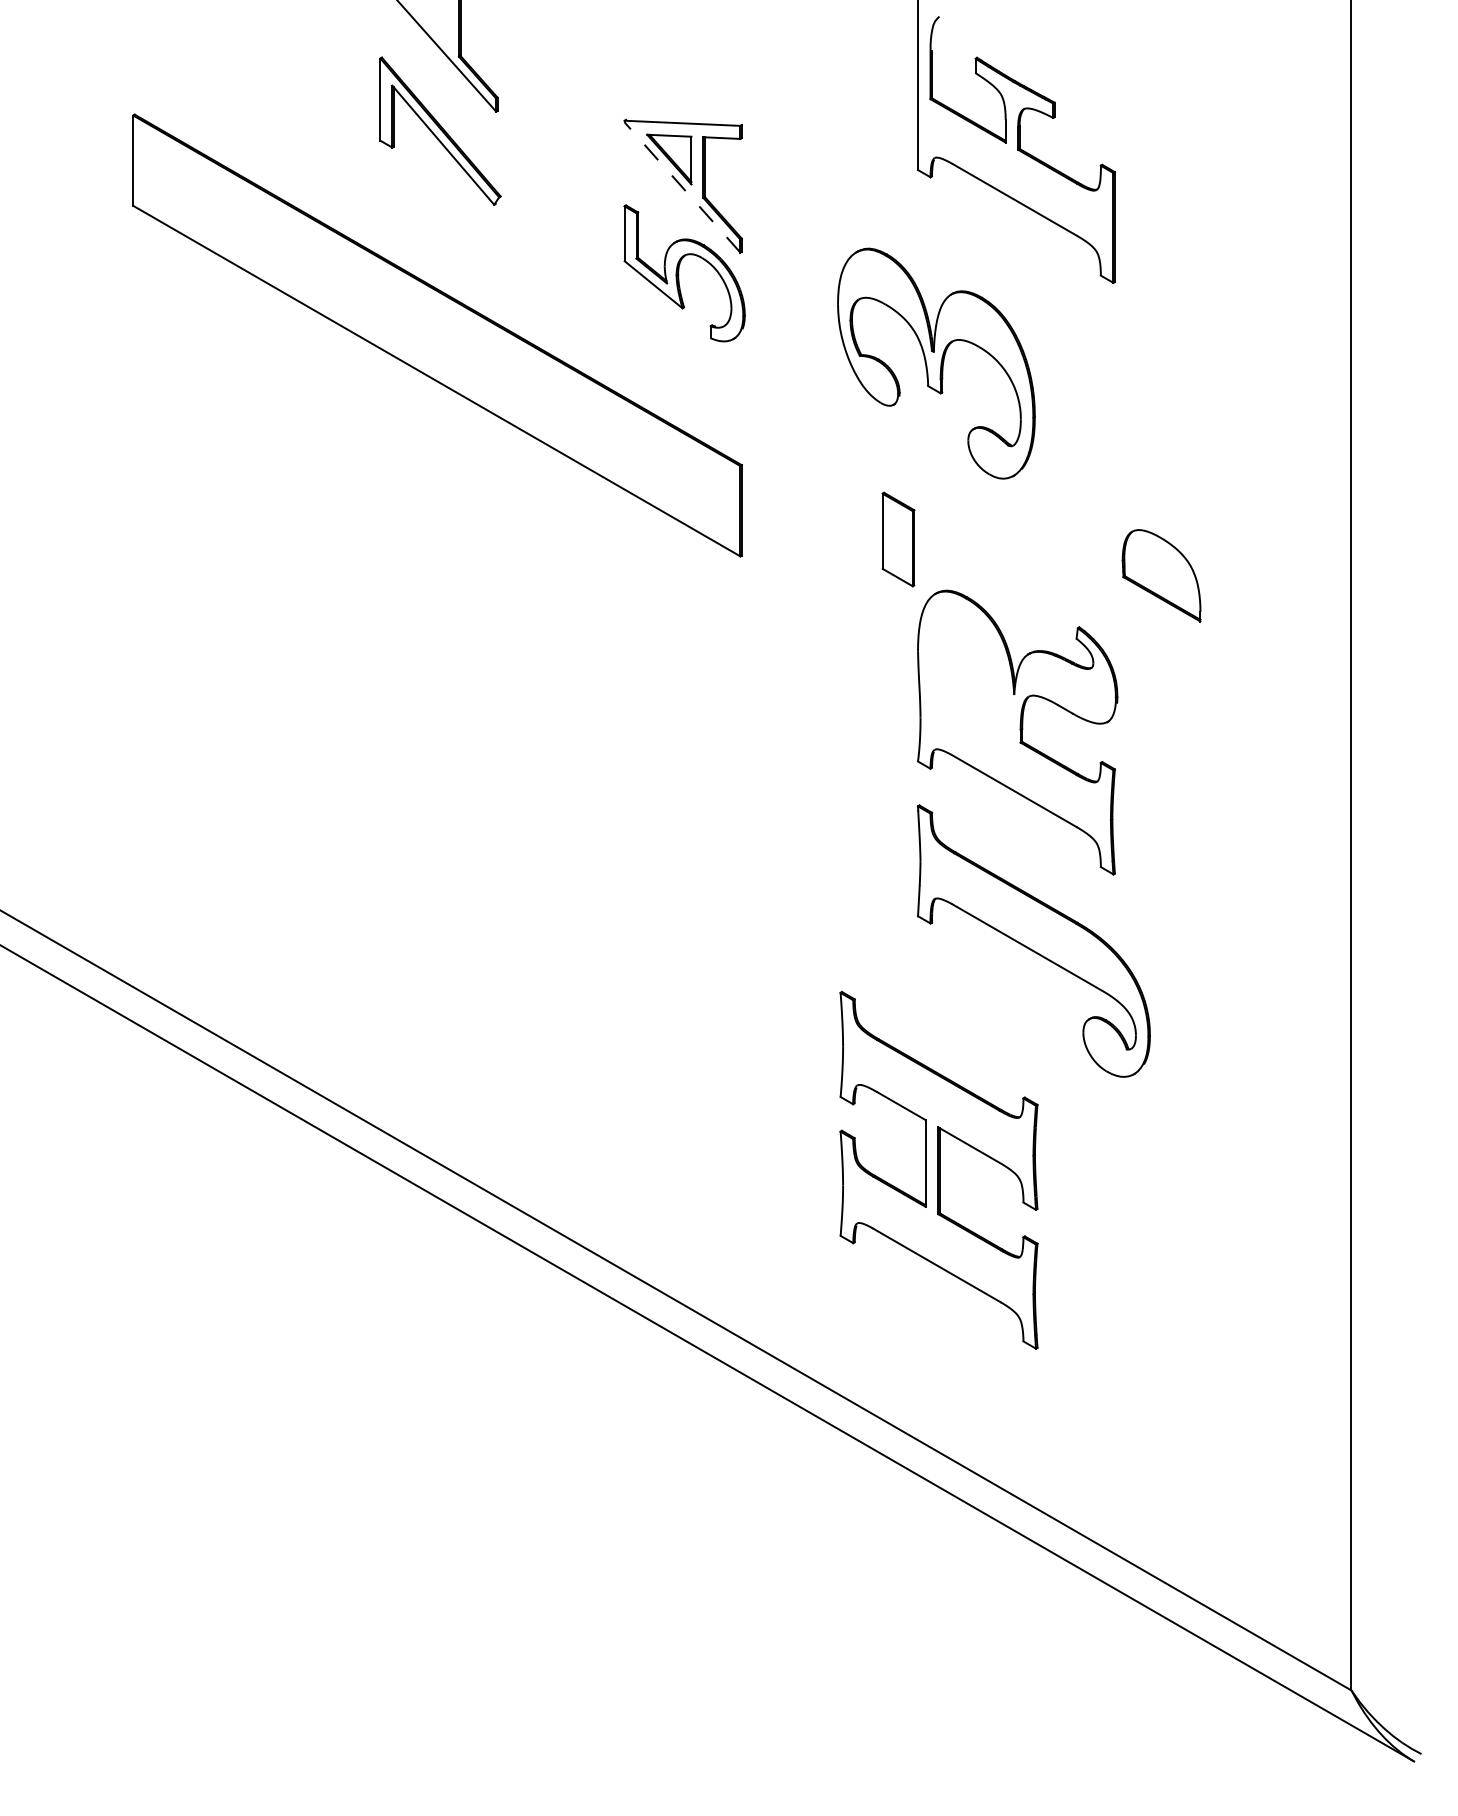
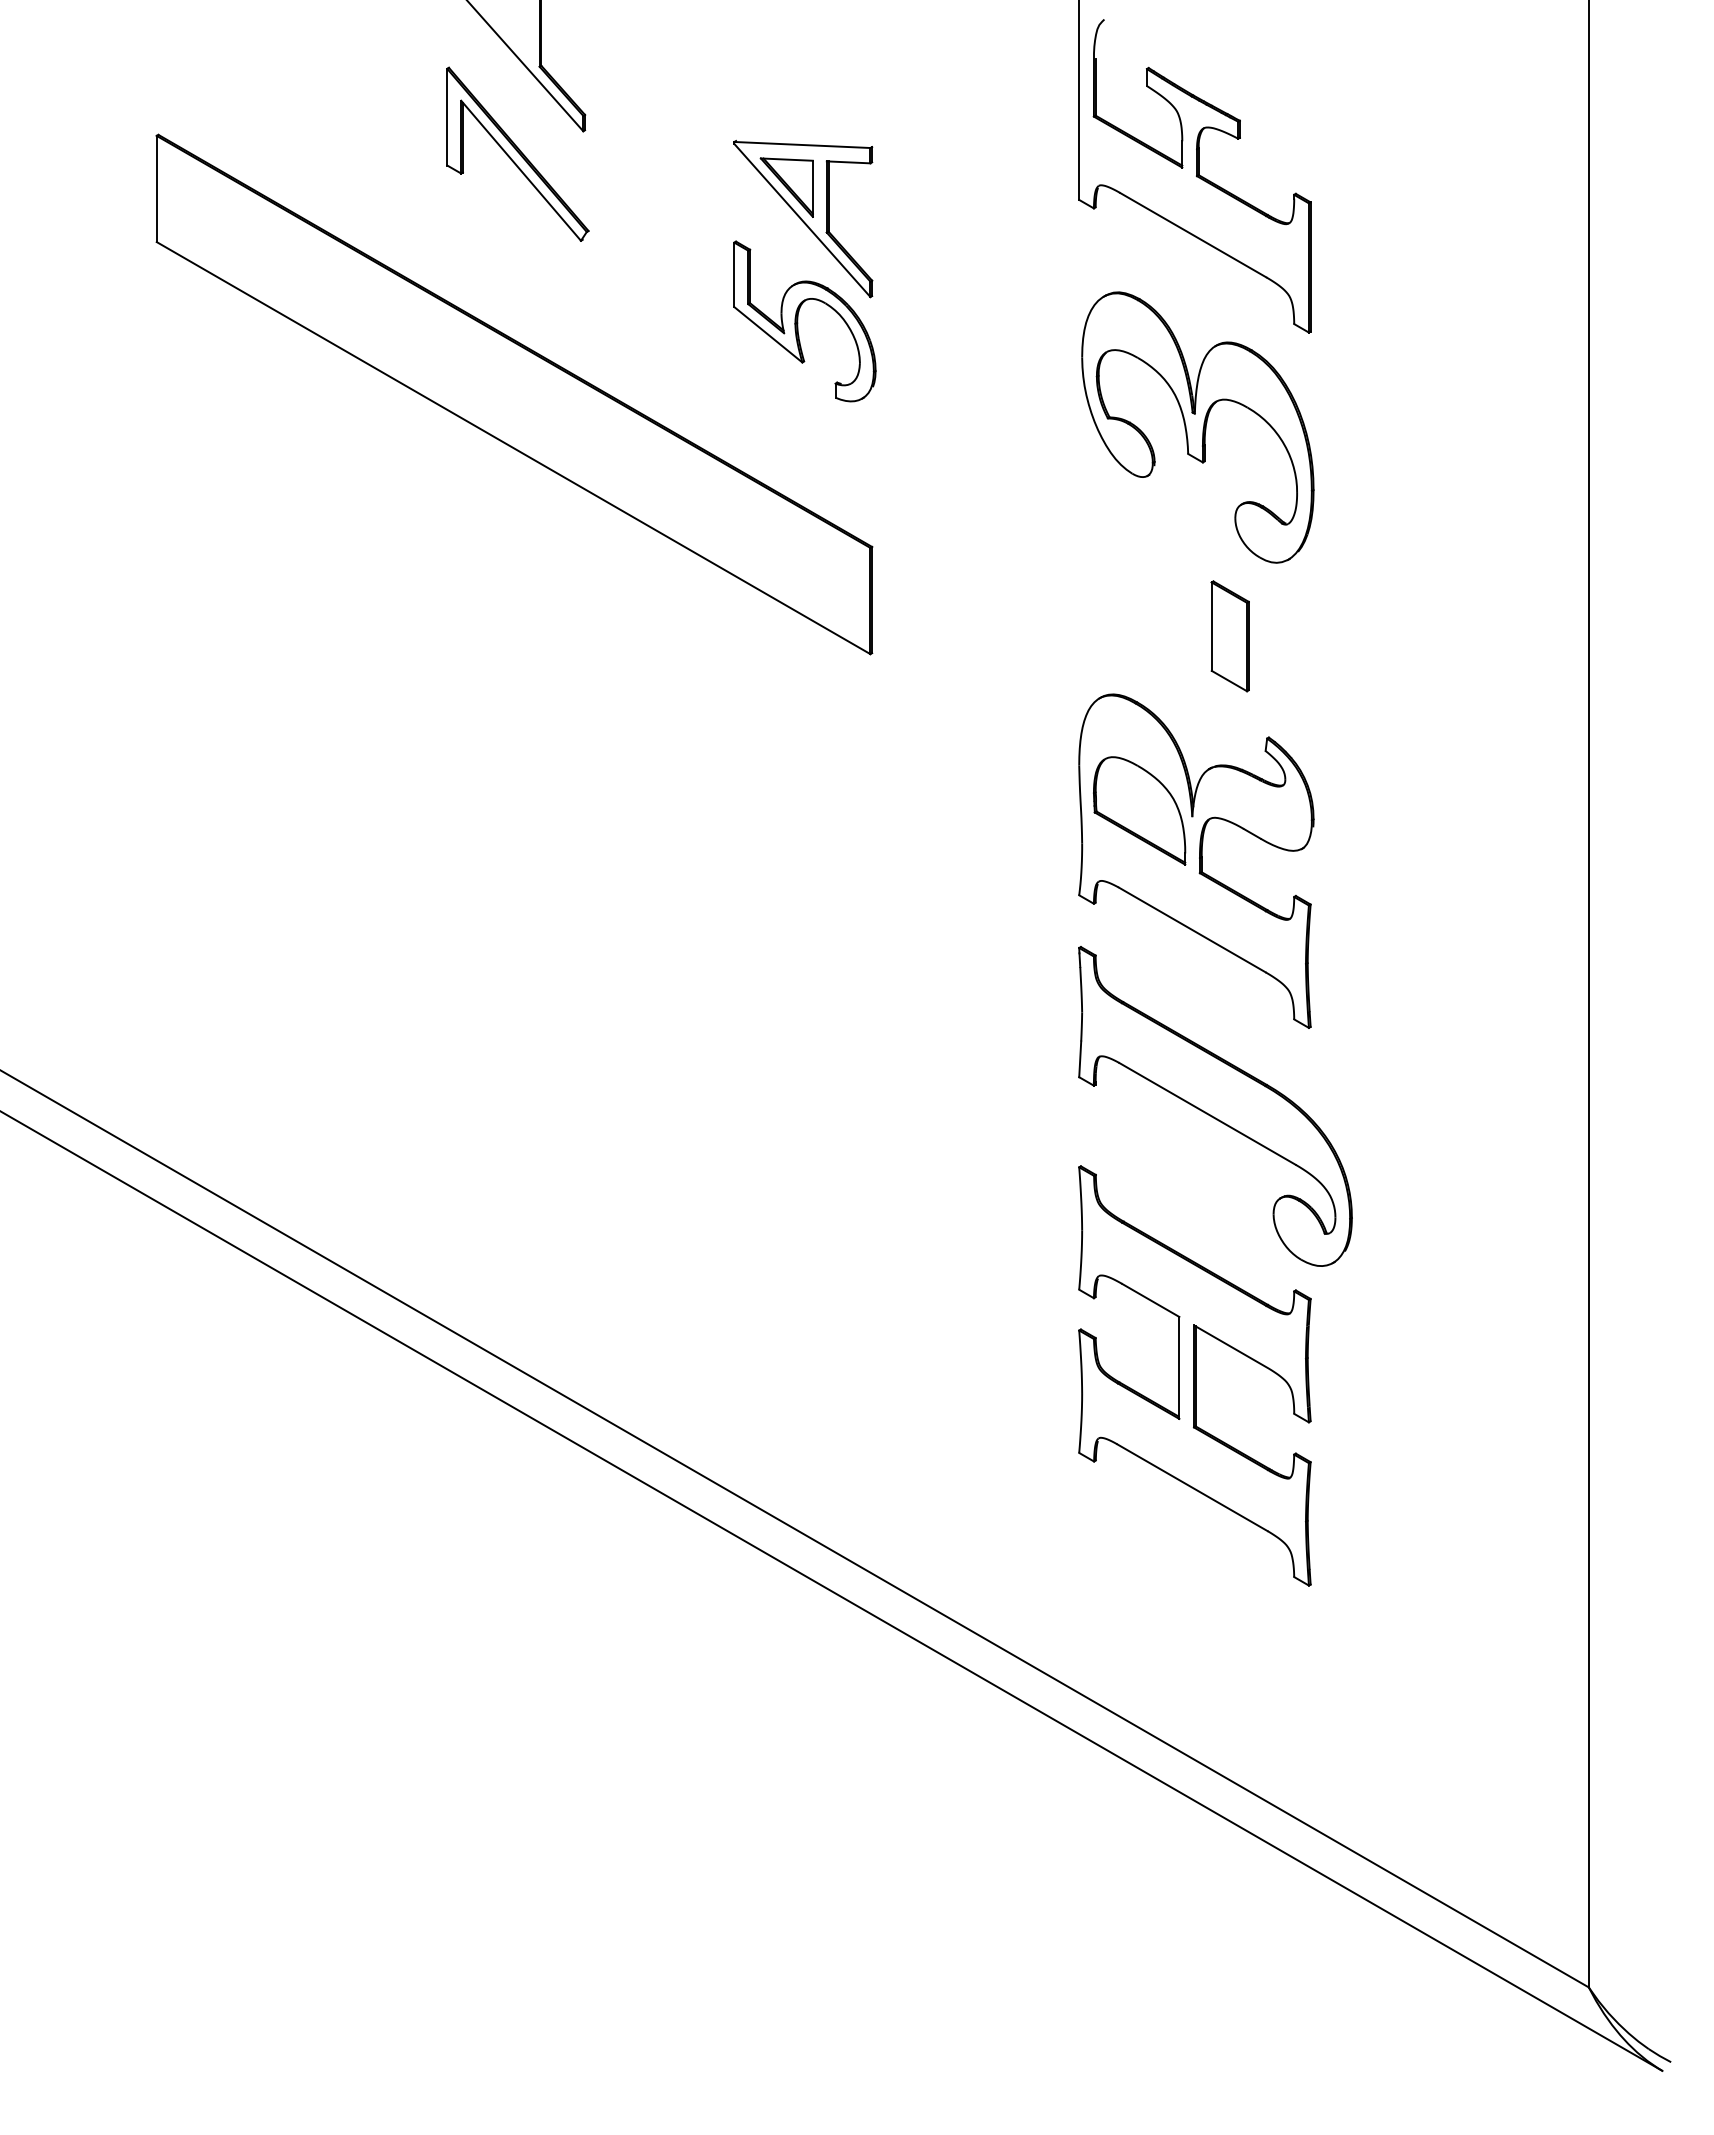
line: (682, 187) -> (802, 220), dashed -> solid
part: (936, 363) -> (1197, 427), moved
part: (897, 539) -> (1229, 636), moved
part: (1161, 575) -> (1139, 810), moved
part: (938, 1169) -> (1194, 1375), moved

